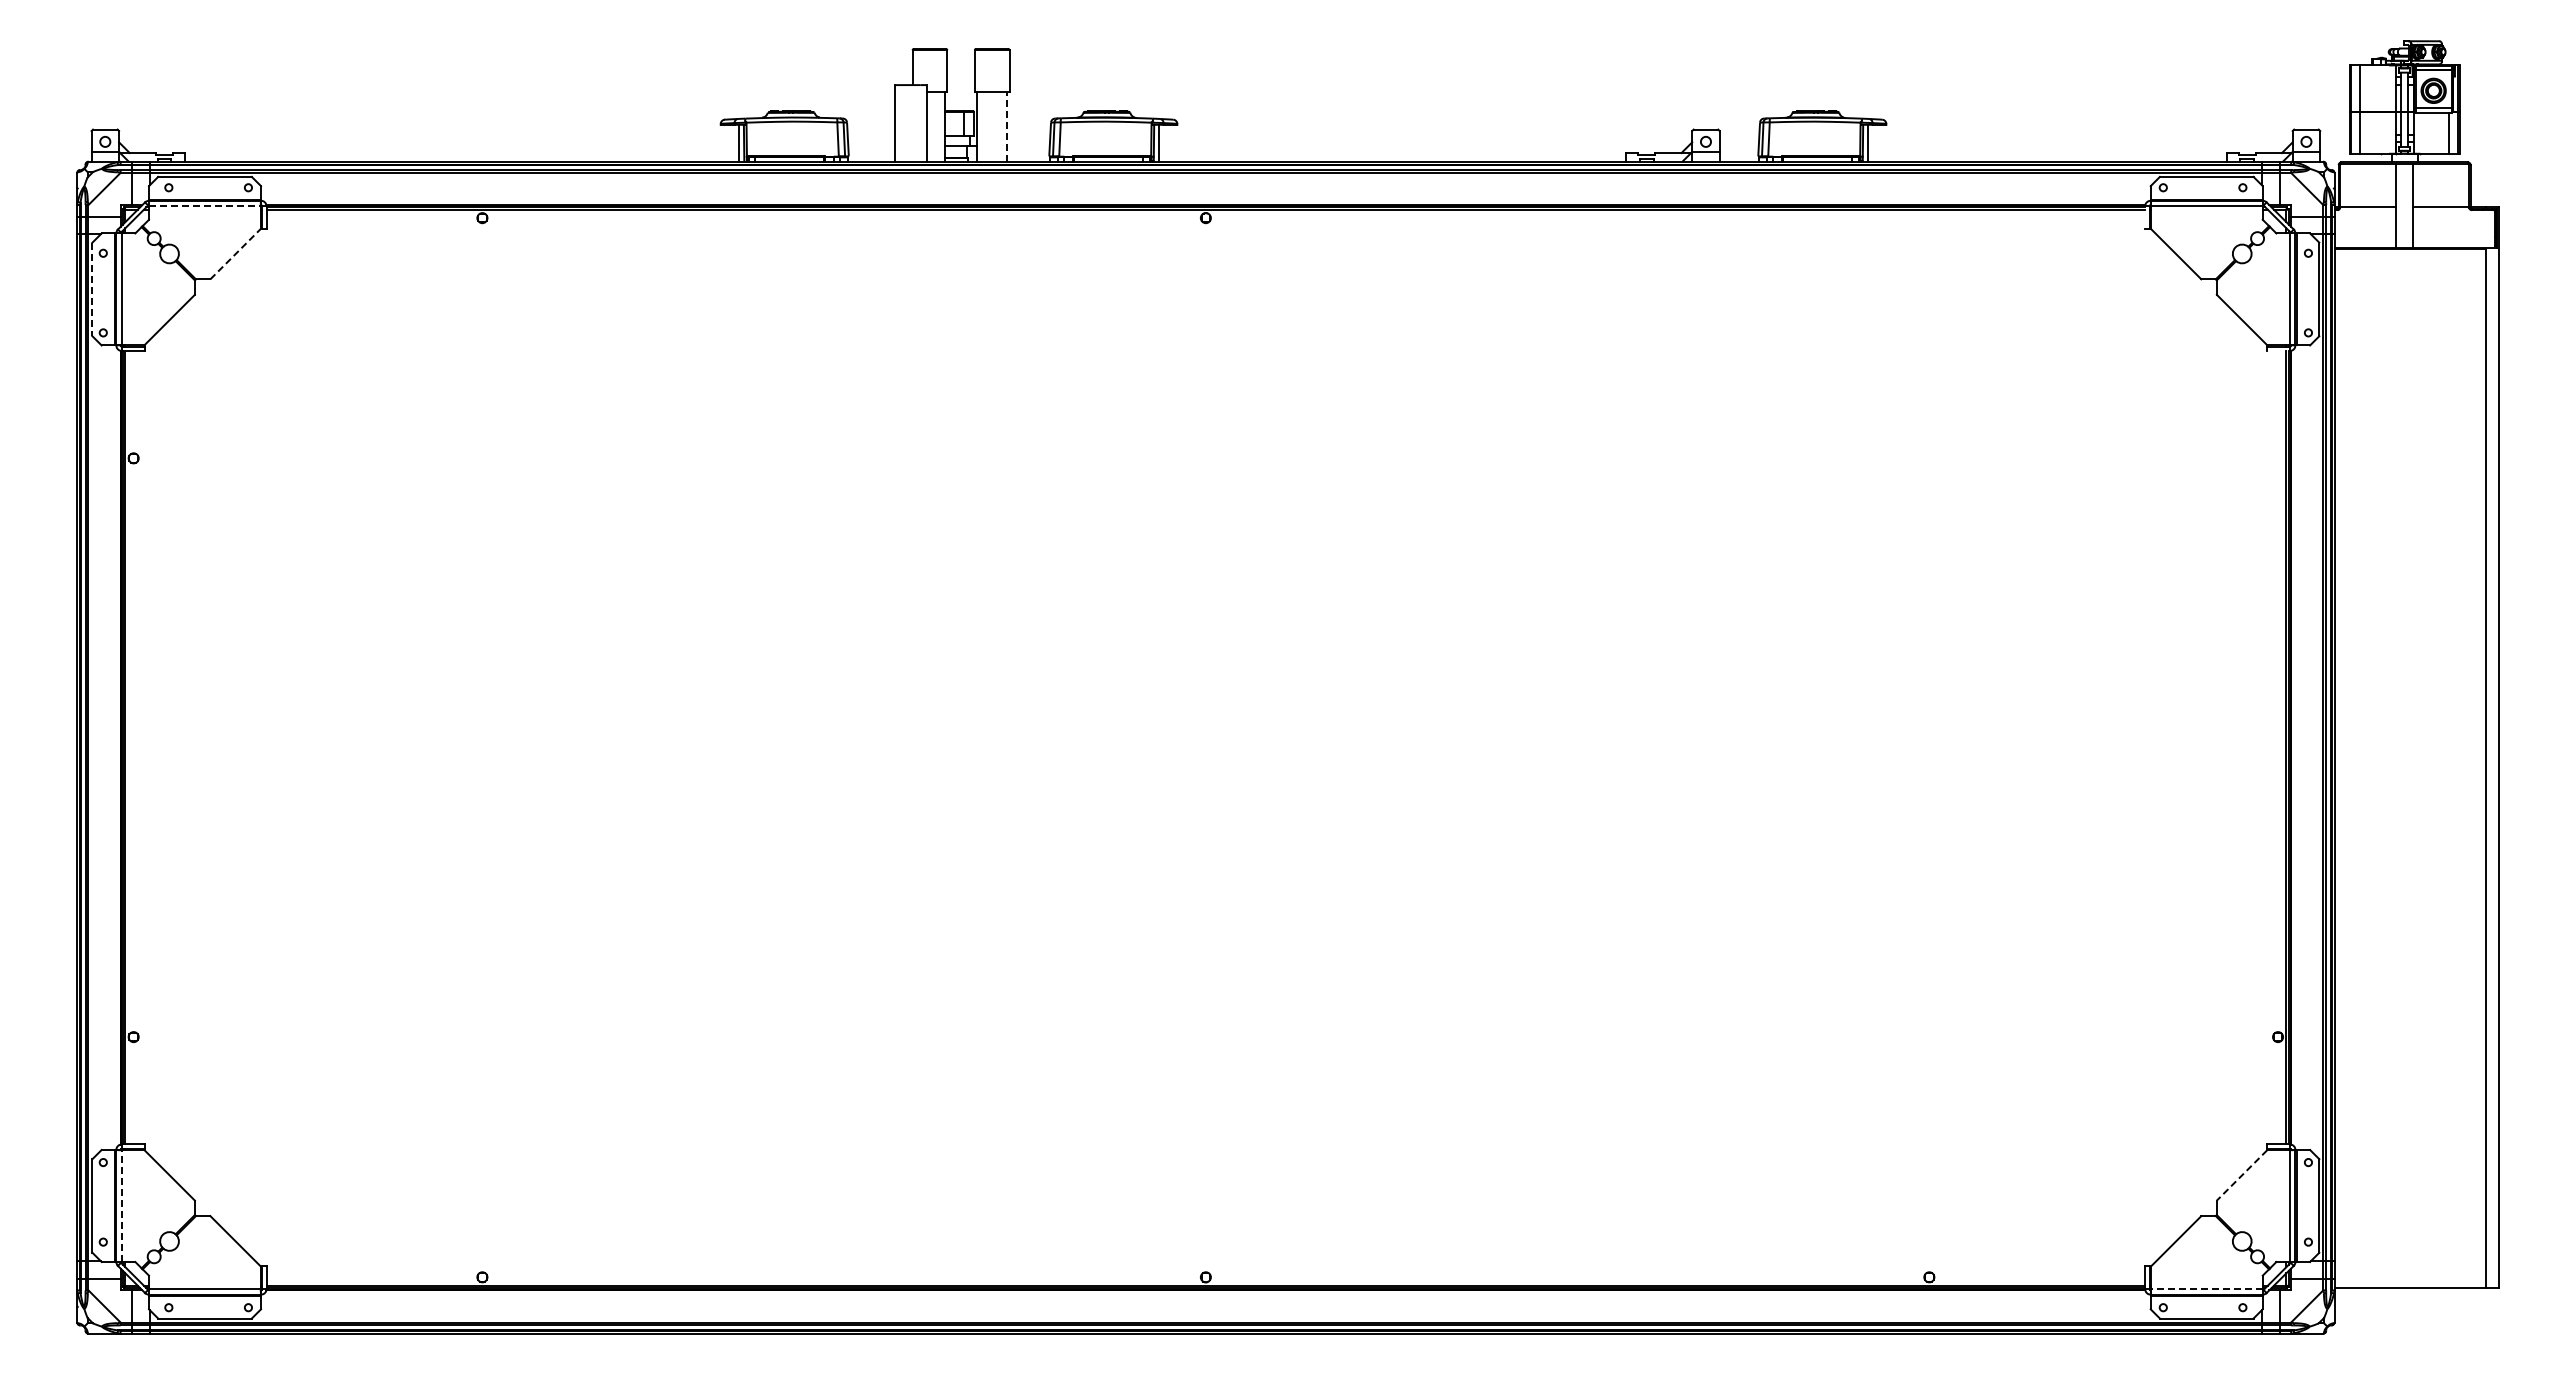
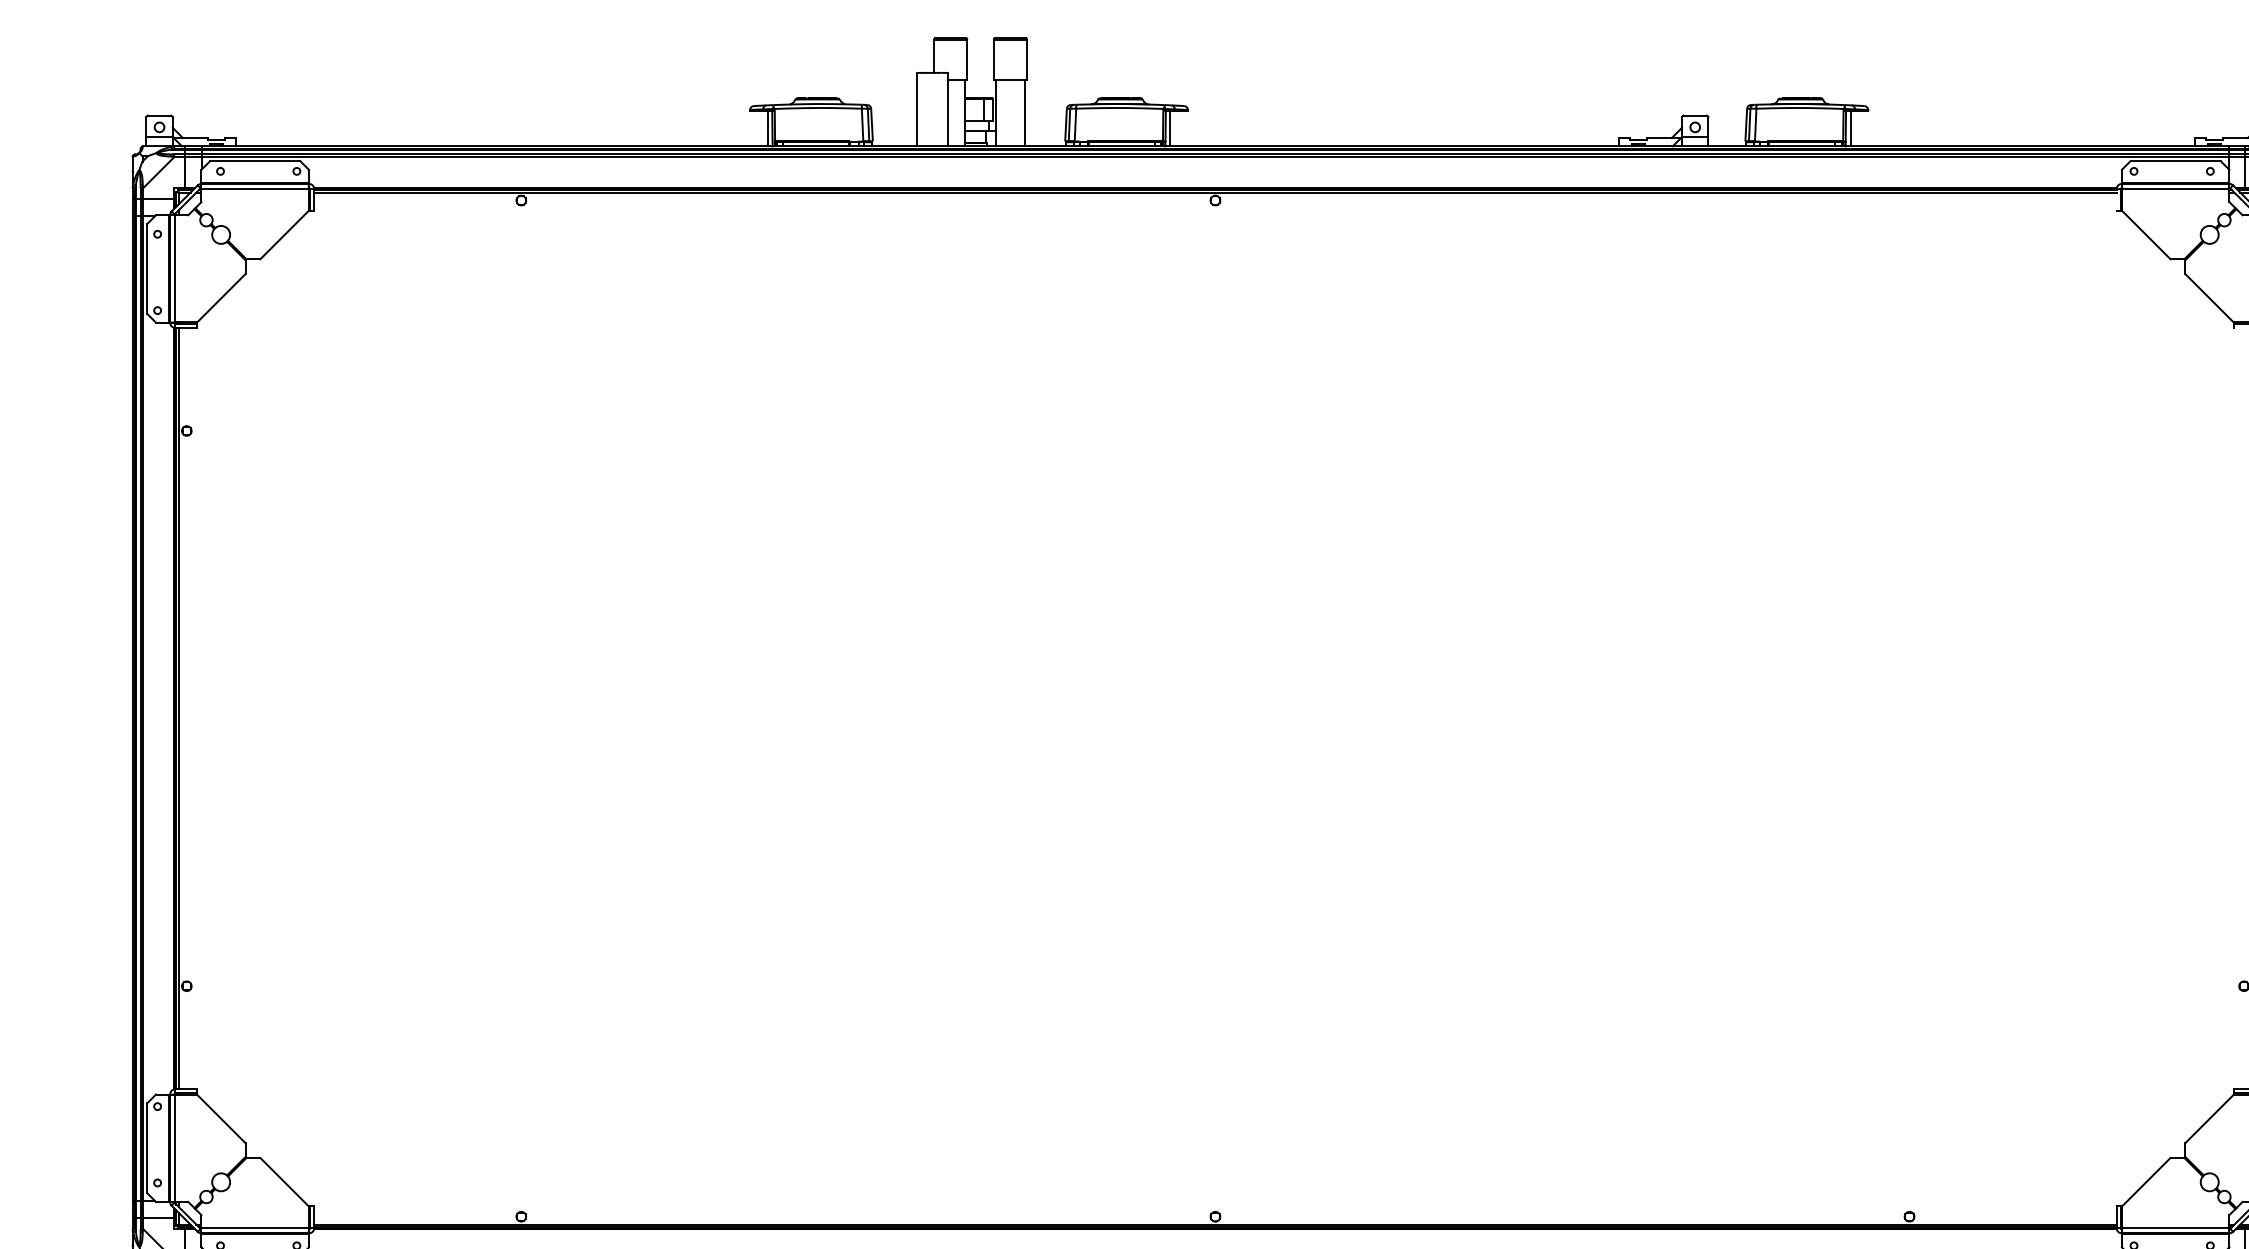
line: (1007, 126) -> (1025, 112), dashed -> solid
line: (204, 206) -> (254, 189), dashed -> solid
line: (235, 254) -> (284, 235), dashed -> solid
line: (92, 289) -> (147, 269), dashed -> solid
line: (2242, 1175) -> (2209, 1119), dashed -> solid
line: (121, 1206) -> (175, 1148), dashed -> solid
line: (2206, 1289) -> (2175, 1228), dashed -> solid

